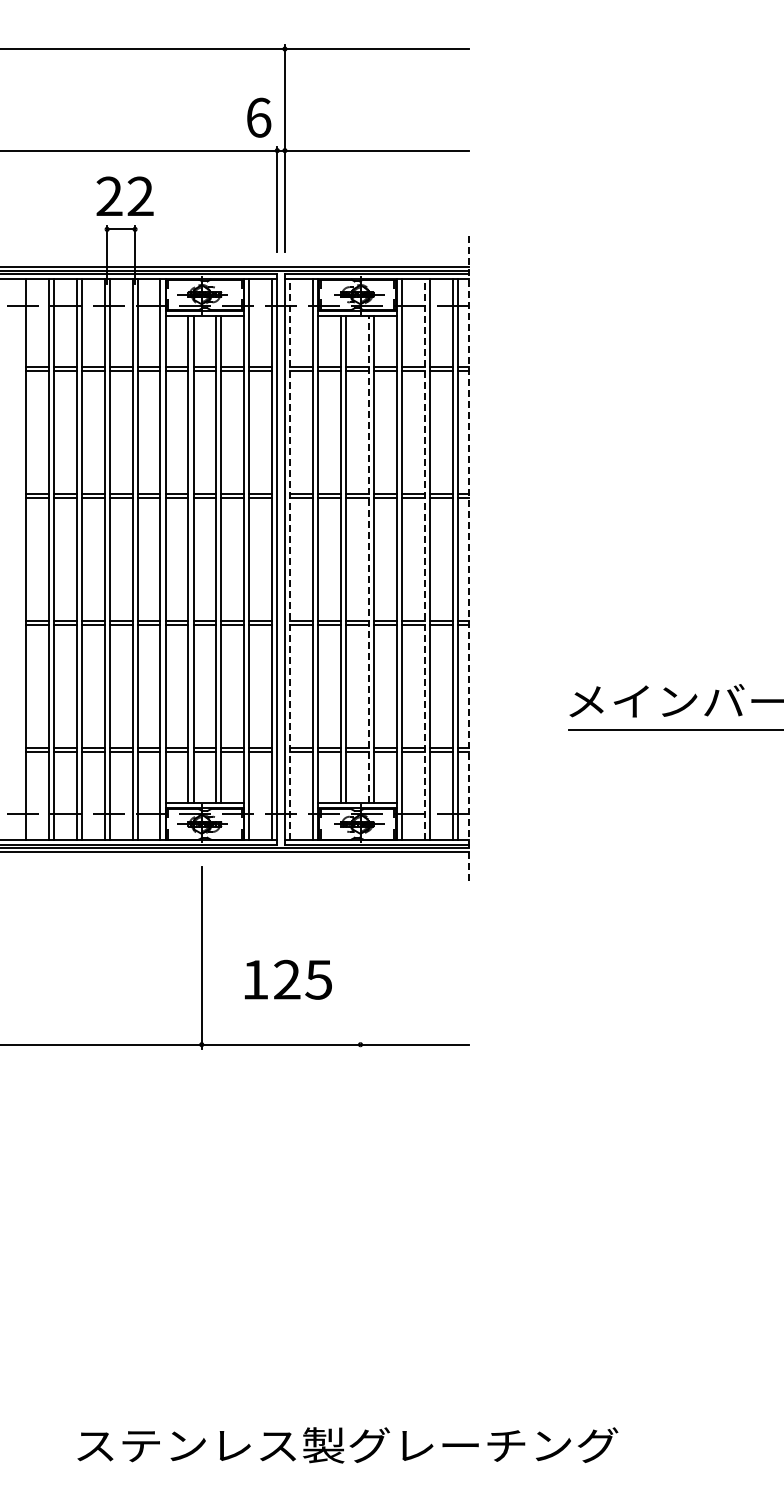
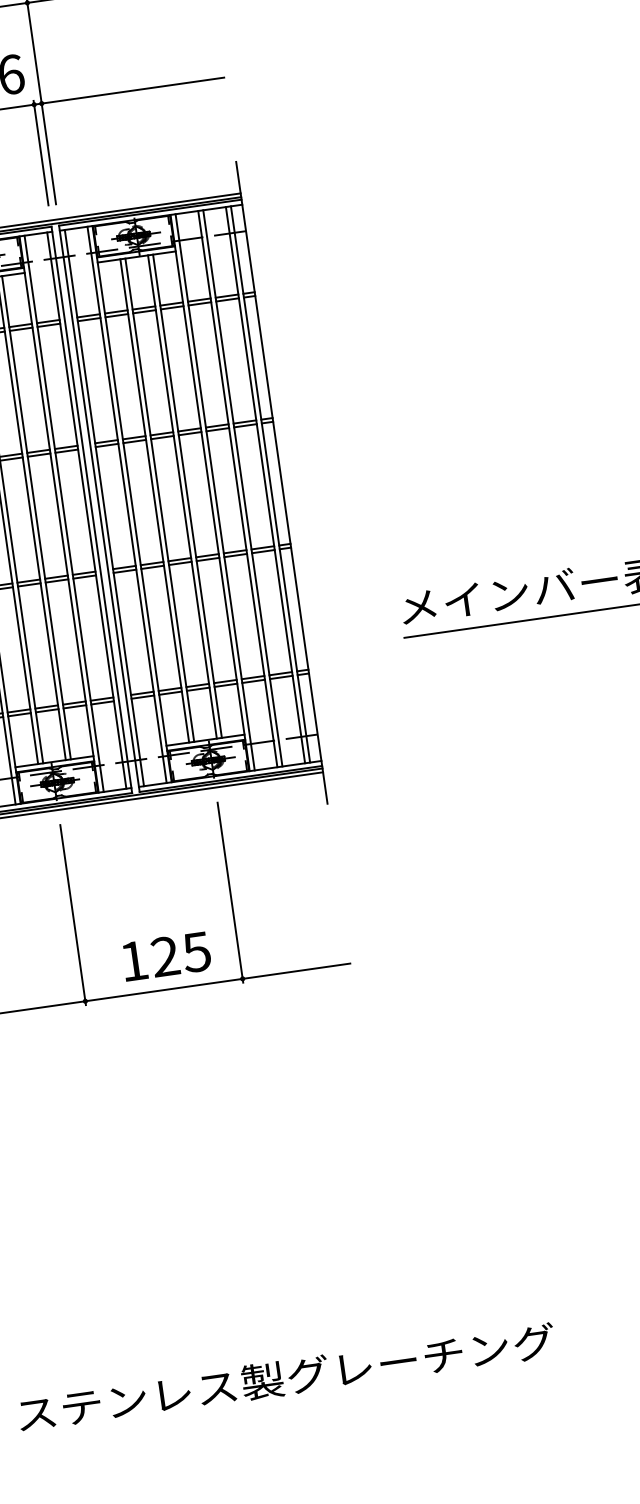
line: (290, 559) -> (104, 507), dashed -> solid
line: (368, 559) -> (182, 496), dashed -> solid
line: (424, 559) -> (237, 489), dashed -> solid
line: (469, 559) -> (282, 482), dashed -> solid
line: (360, 957) -> (230, 892), added
text: (288, 979) -> (166, 956), moved

